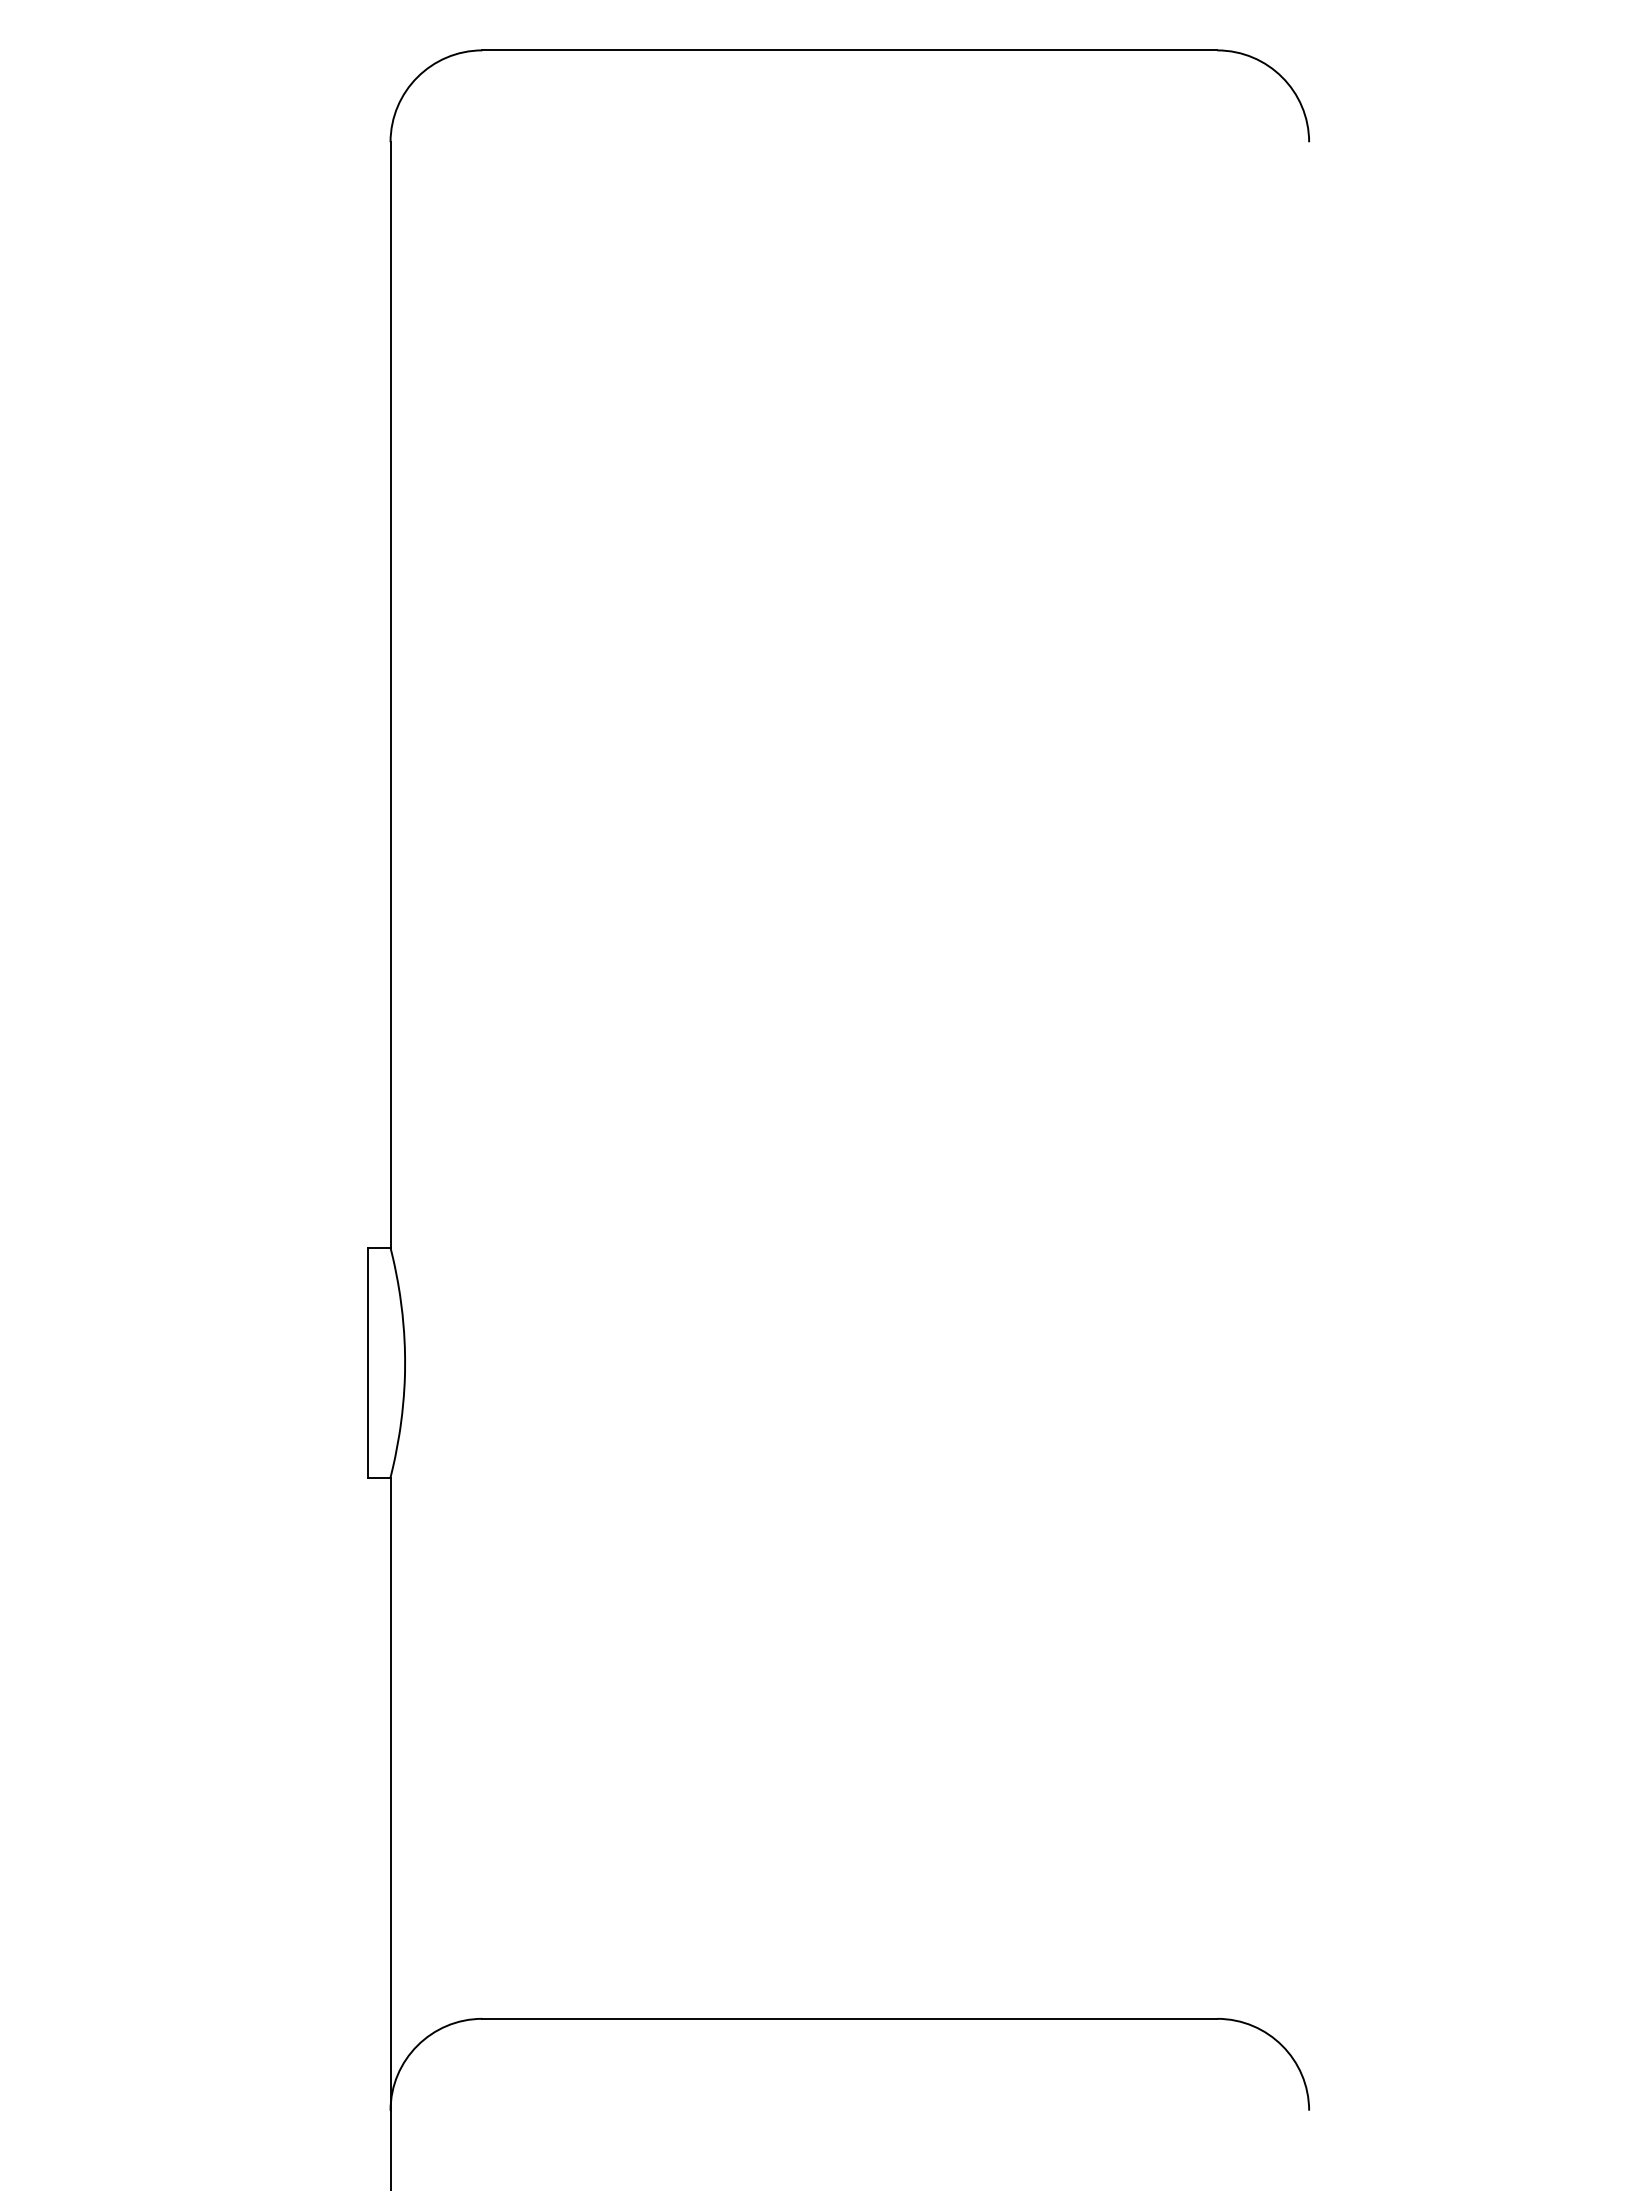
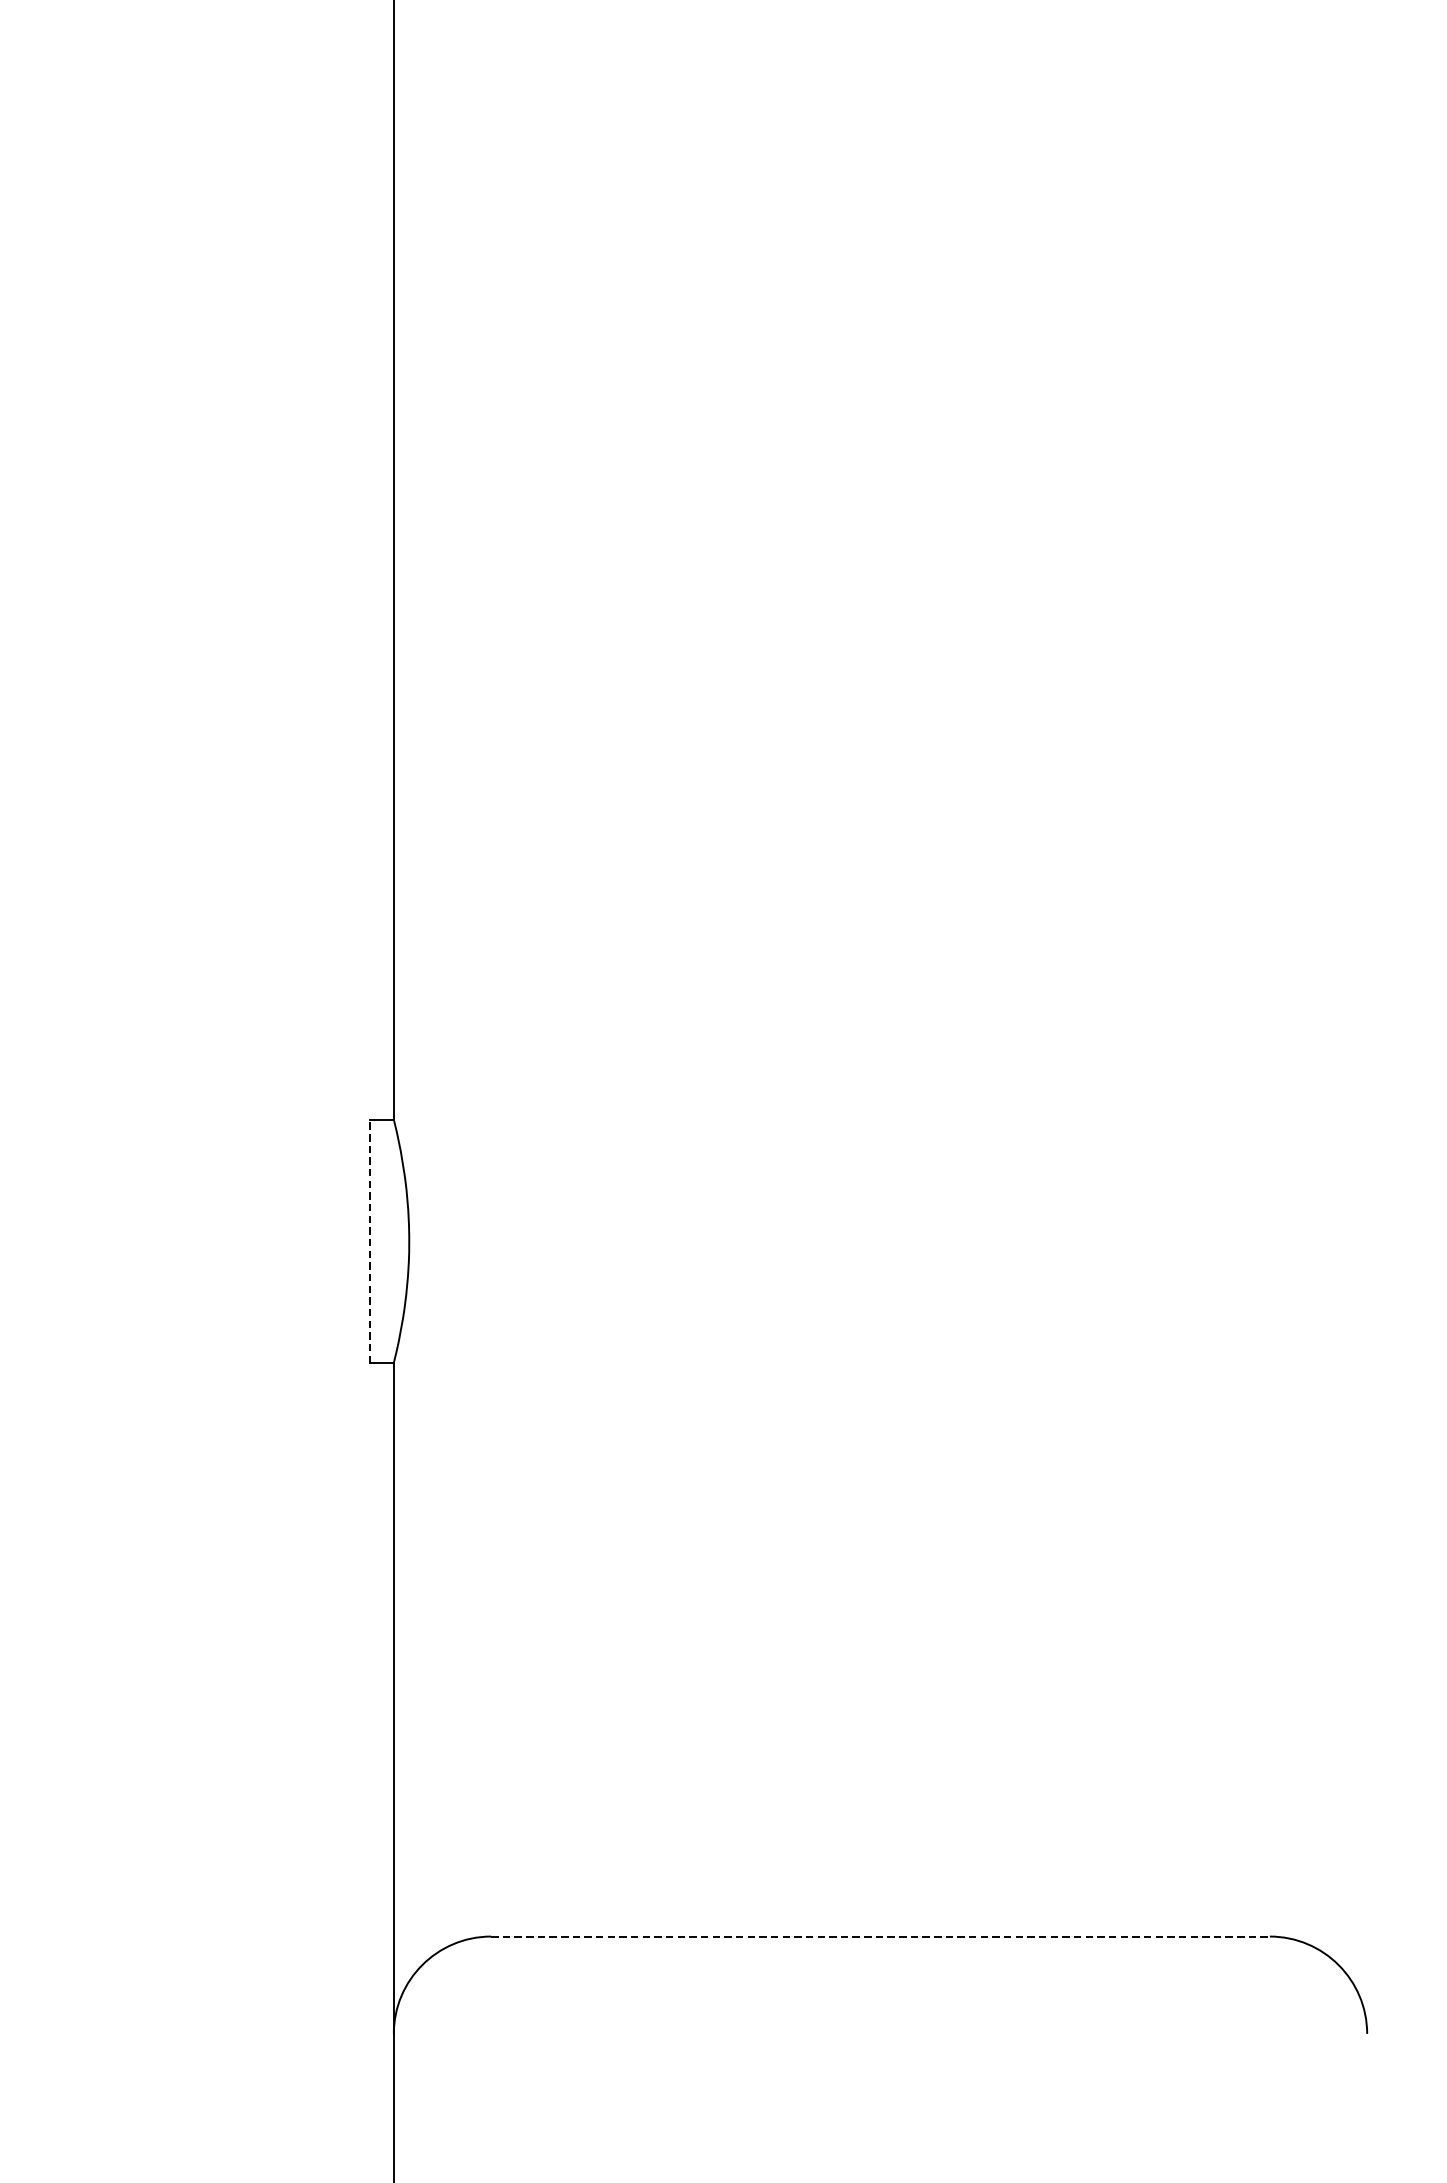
line: (367, 1362) -> (369, 1241), solid -> dashed
line: (850, 2018) -> (881, 1936), solid -> dashed

